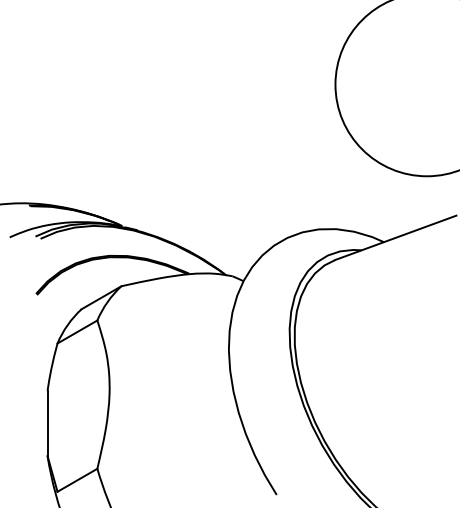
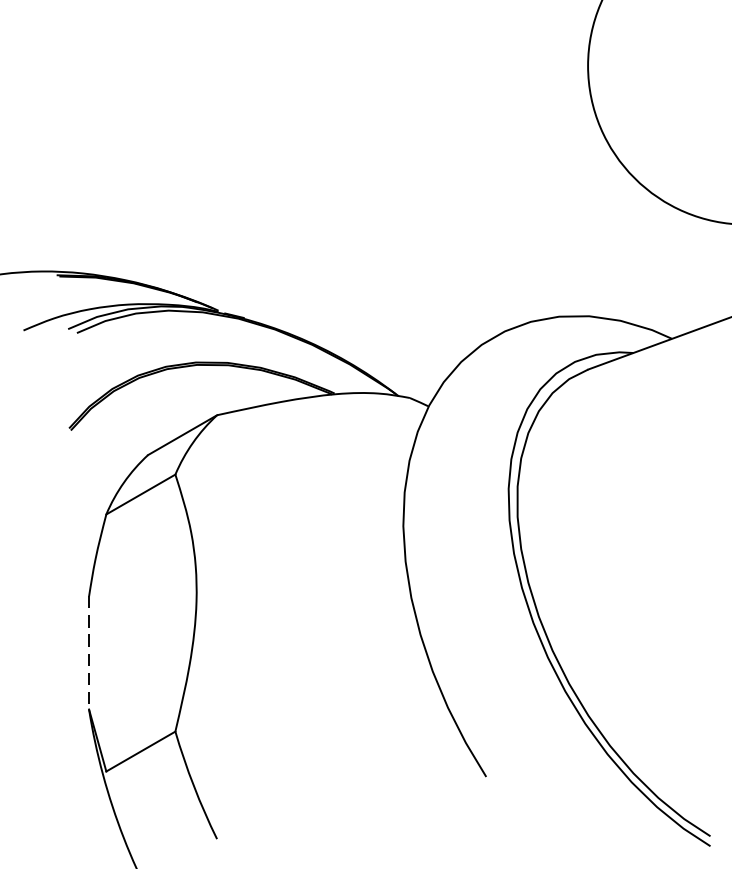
line: (47, 423) -> (88, 653), solid -> dashed

